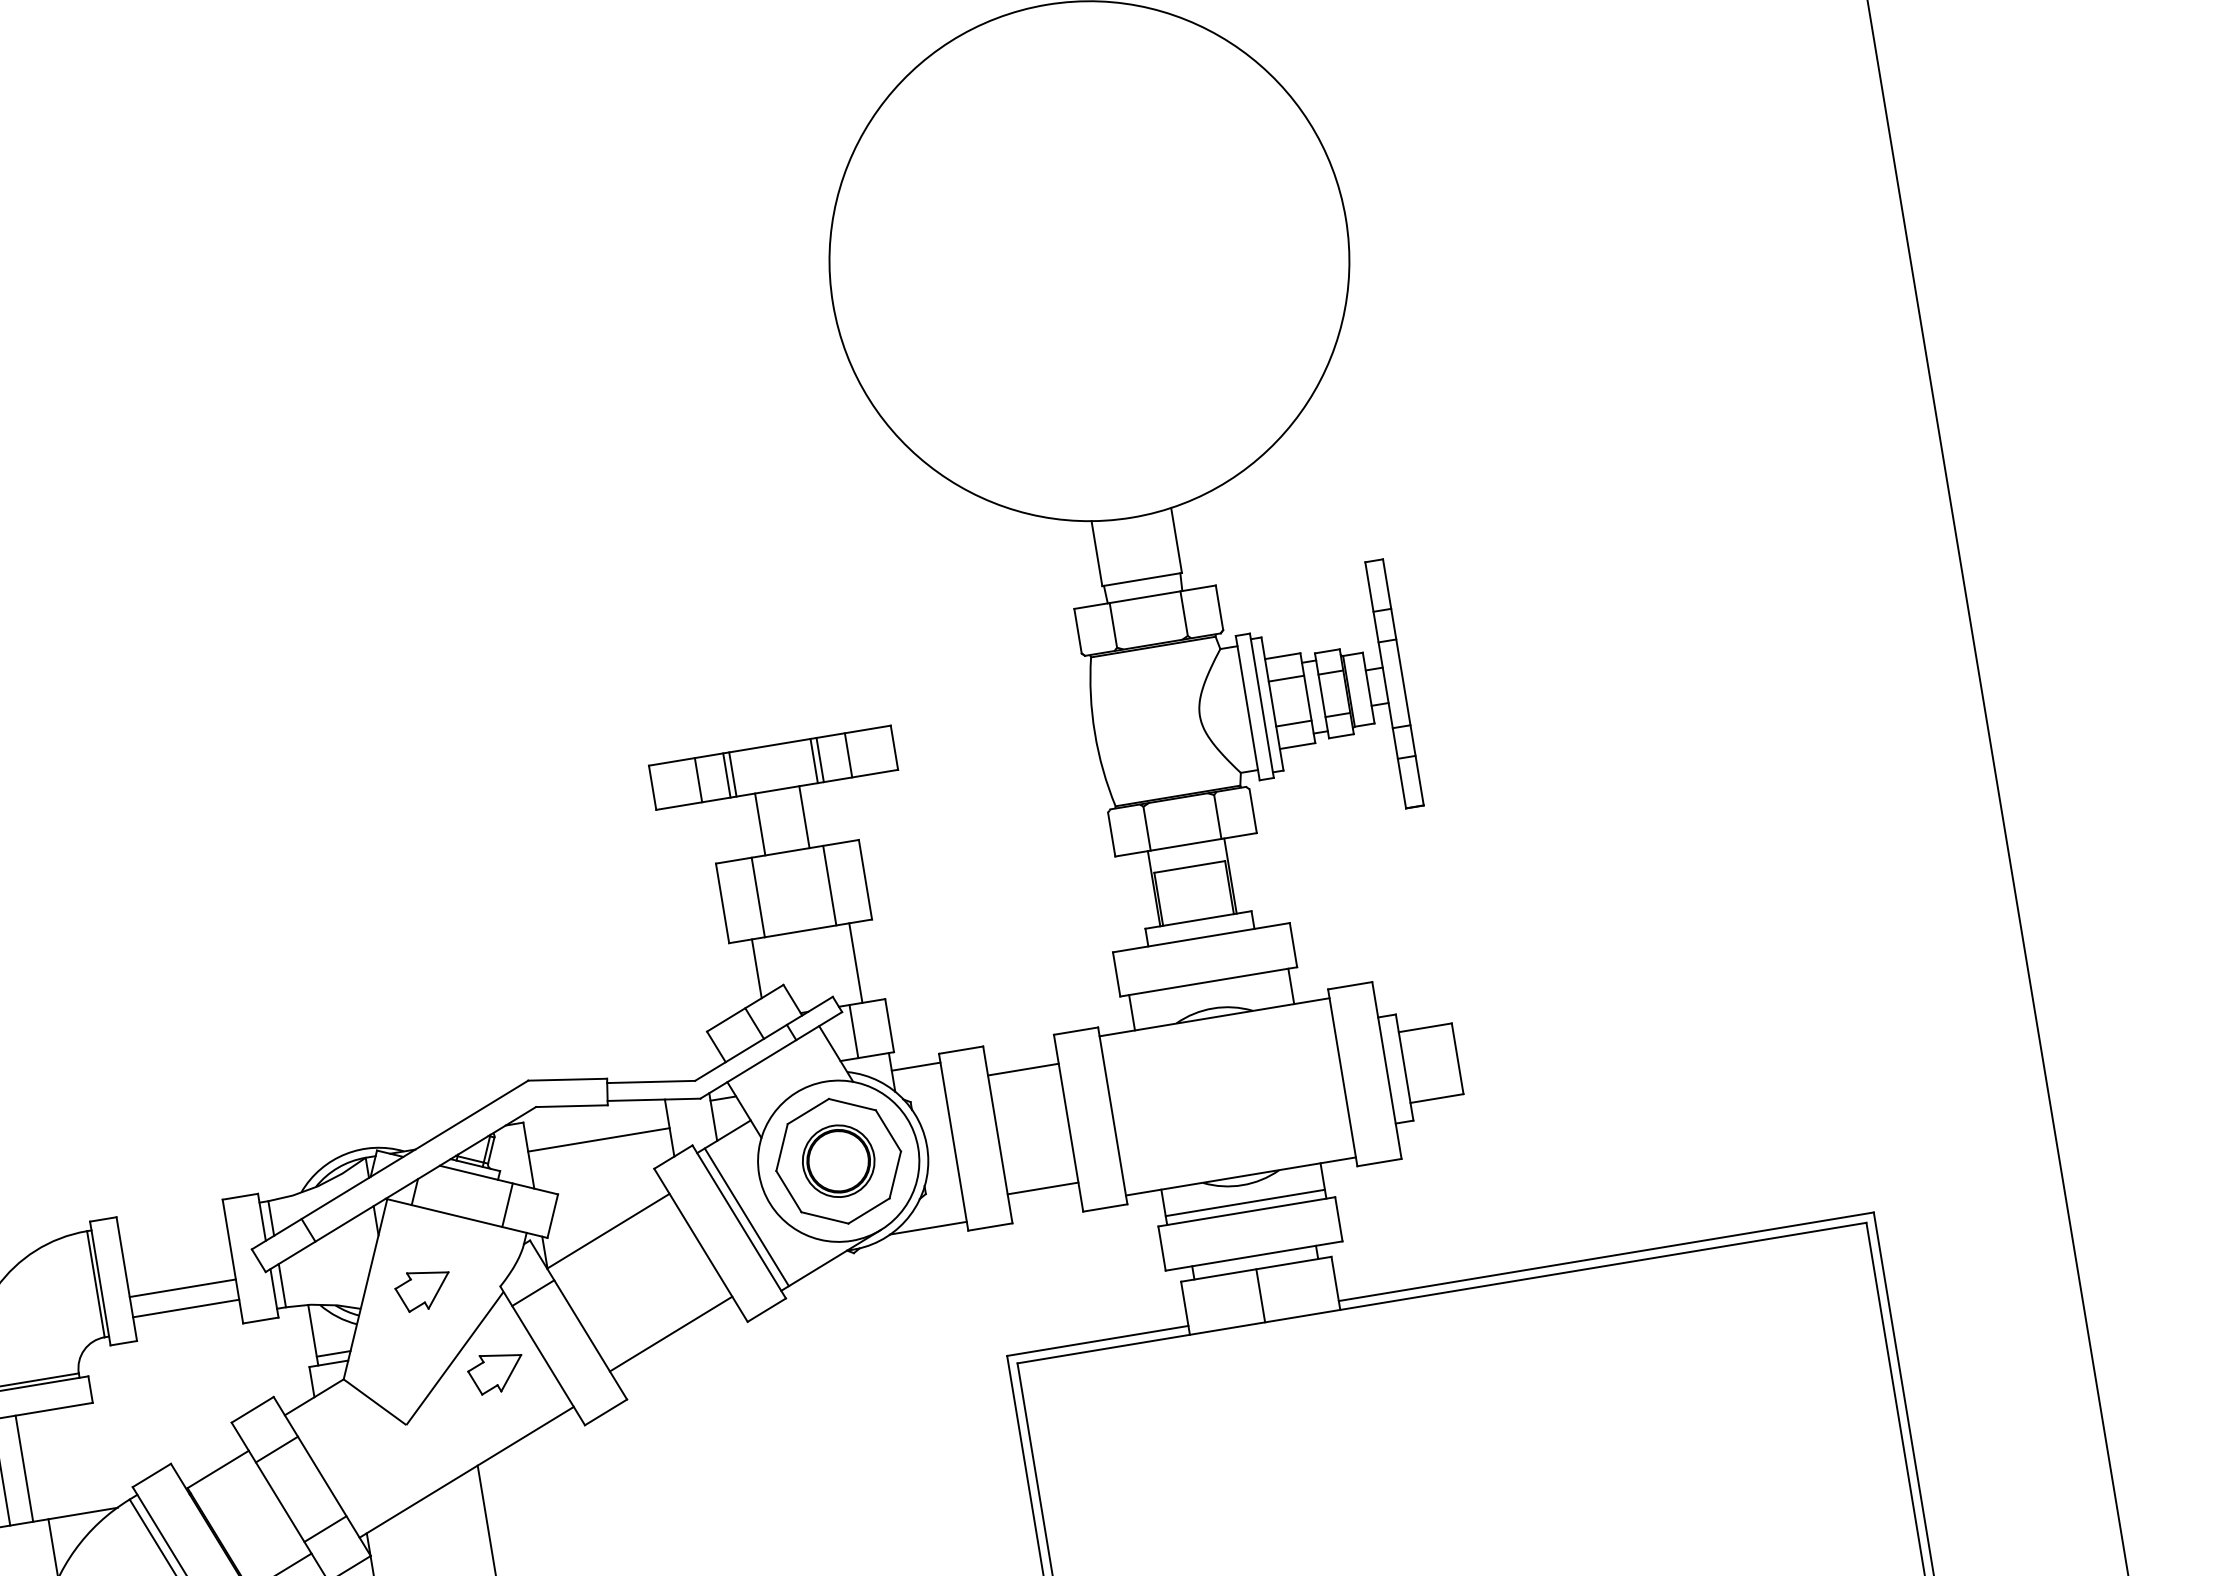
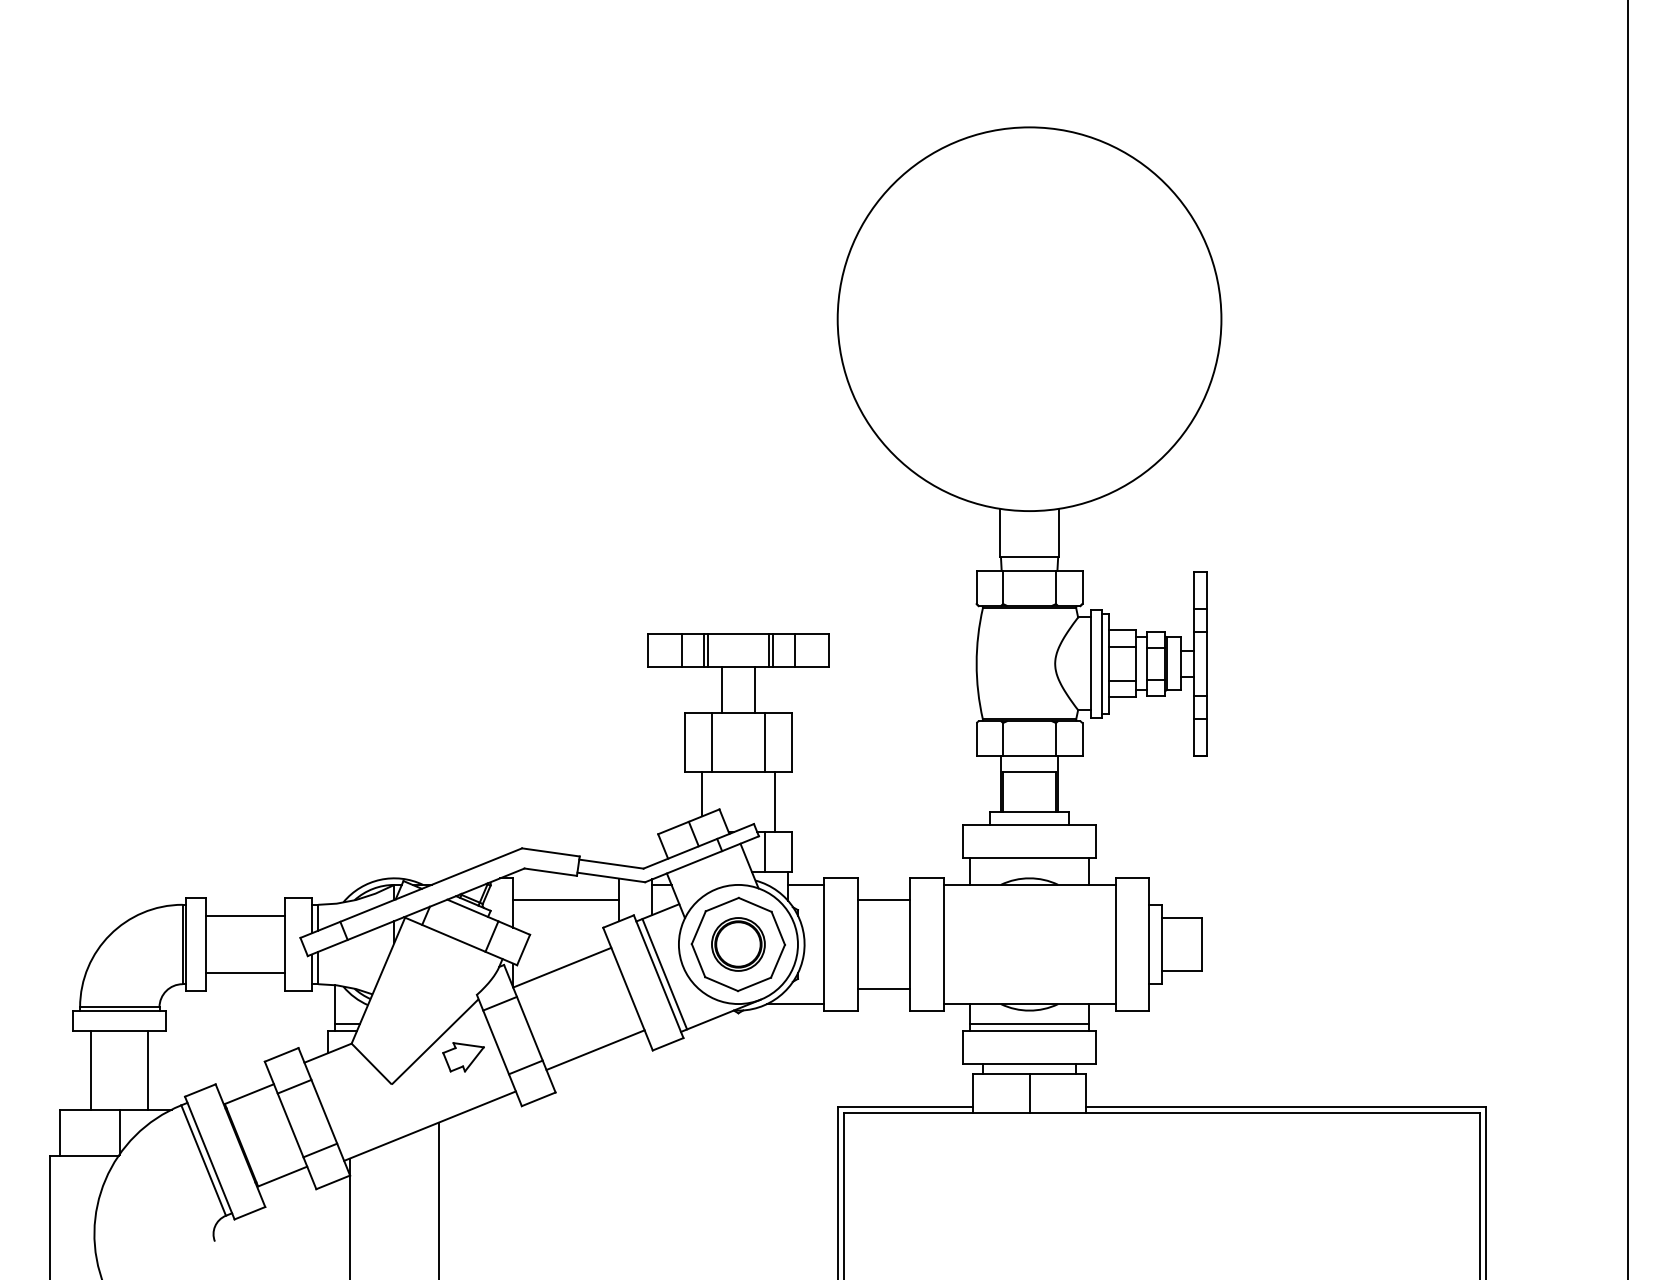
line: (182, 1287) -> (245, 915), moved
part: (423, 1290) -> (420, 988), removed
line: (581, 1372) -> (525, 1067), added
line: (24, 1467) -> (148, 1069), moved

